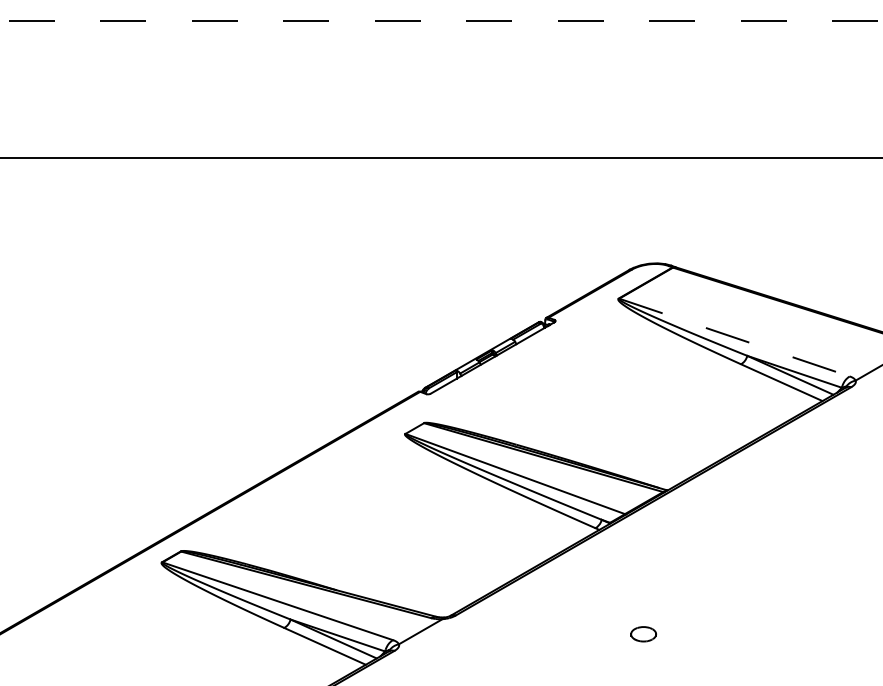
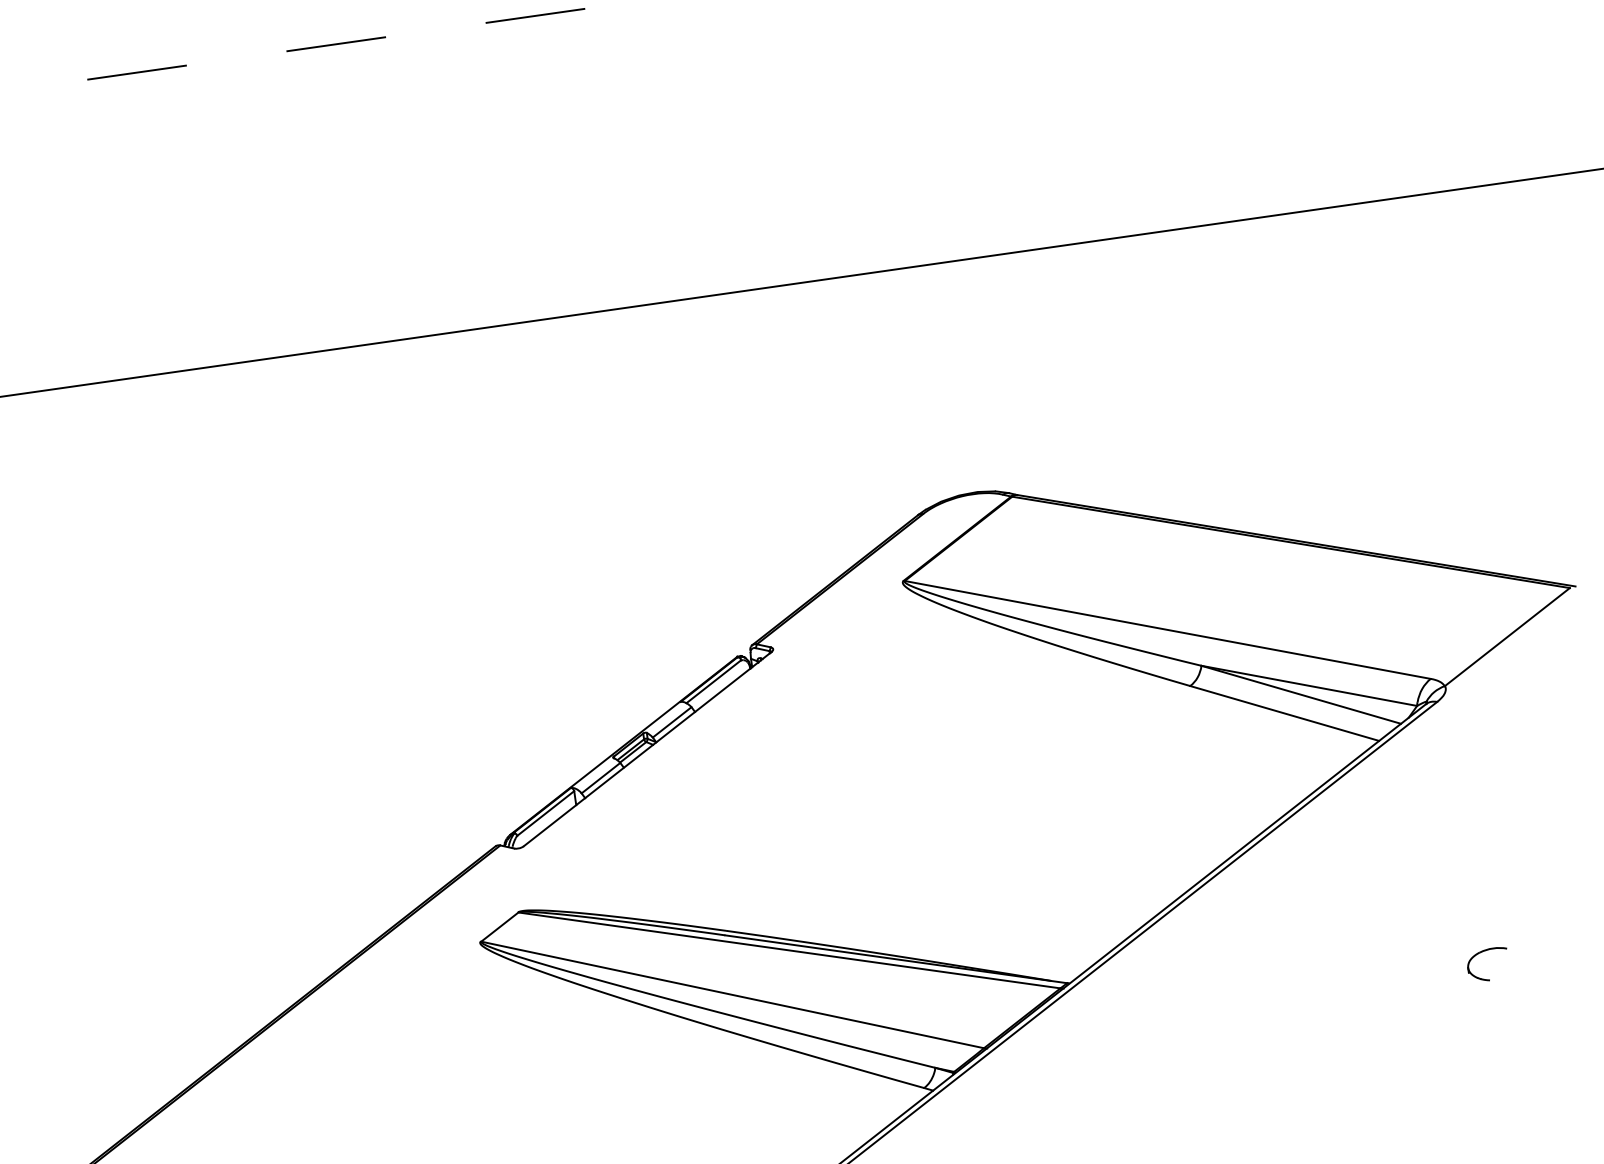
line: (734, 337) -> (1167, 629), dashed -> solid
part: (856, 508) -> (1486, 964), added

